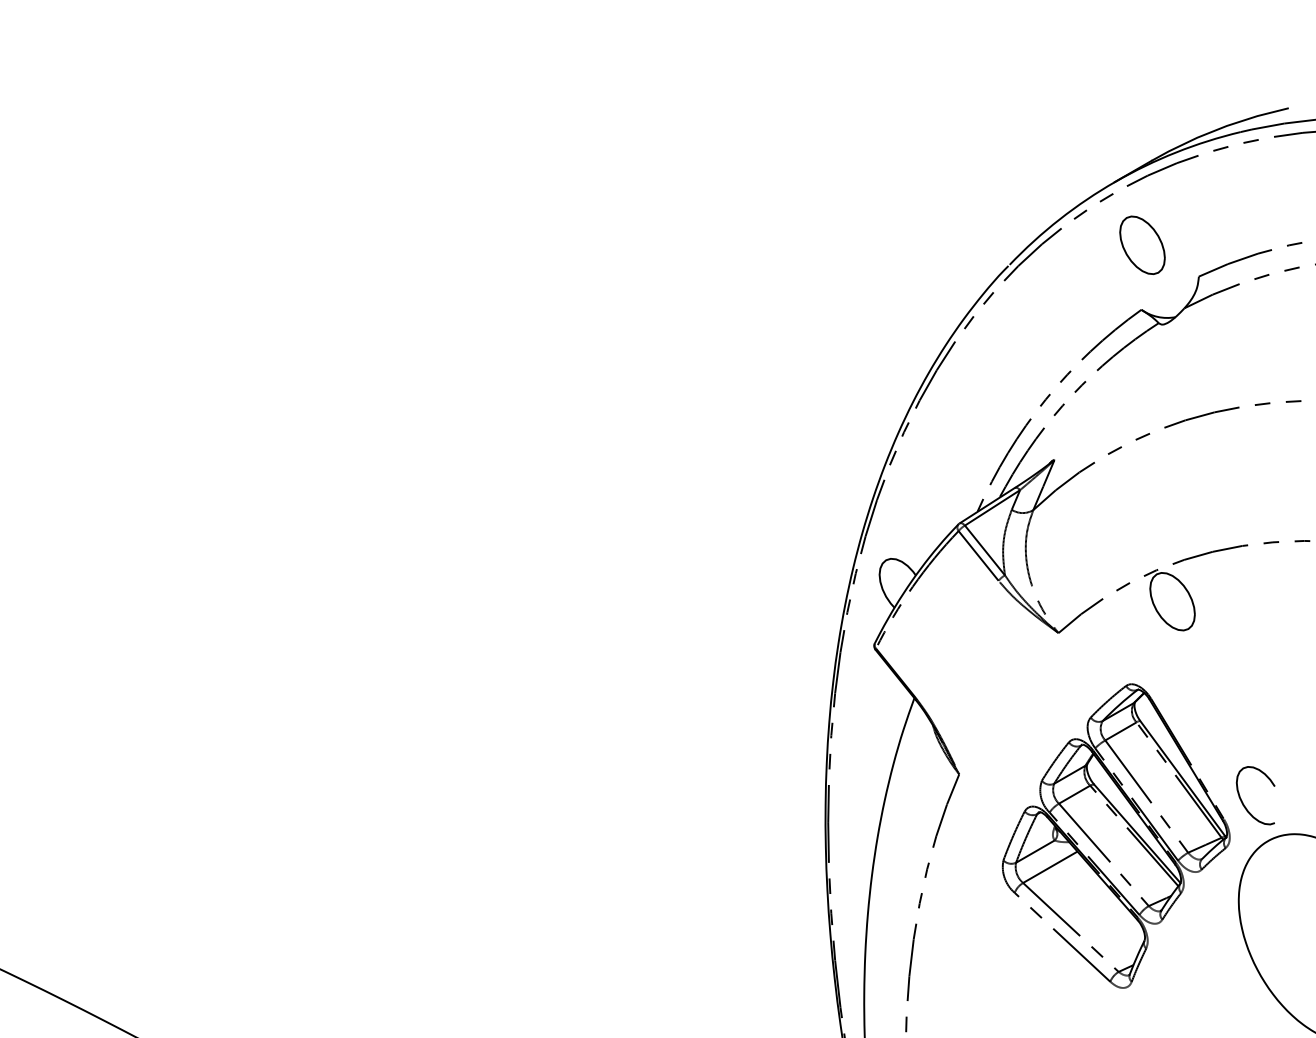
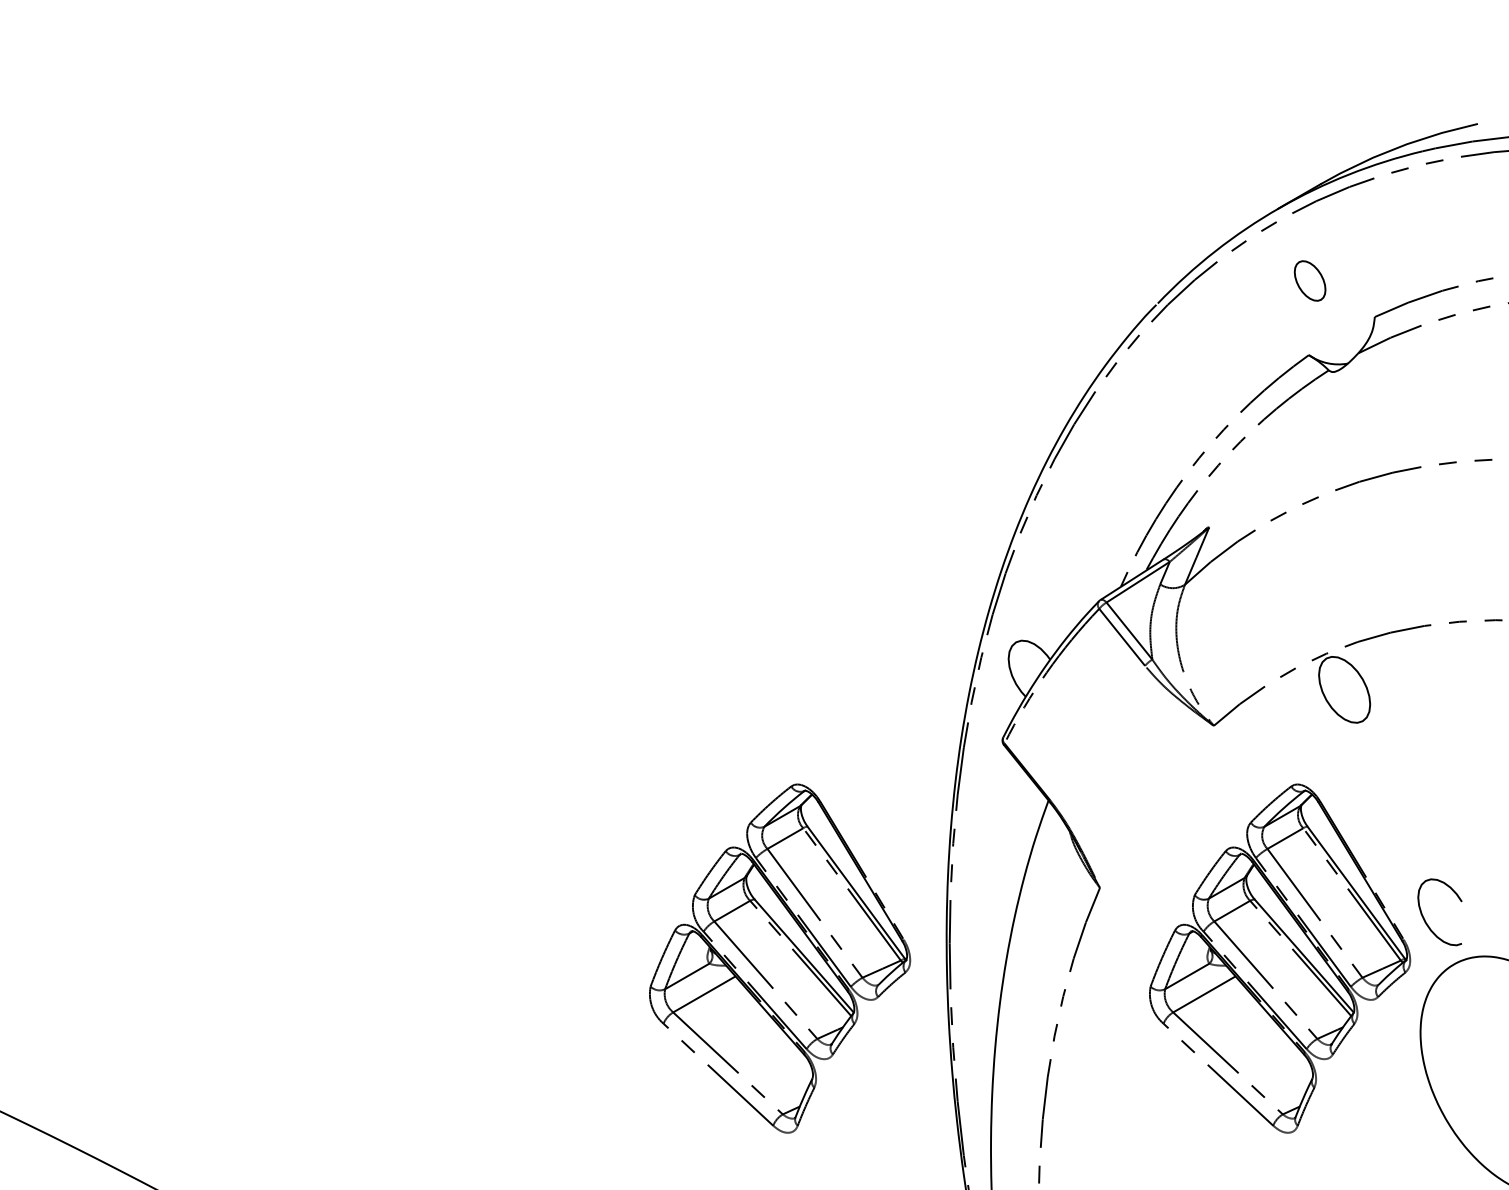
part: (1142, 244) -> (1310, 280), size x0.6
part: (679, 835) -> (779, 957), added

